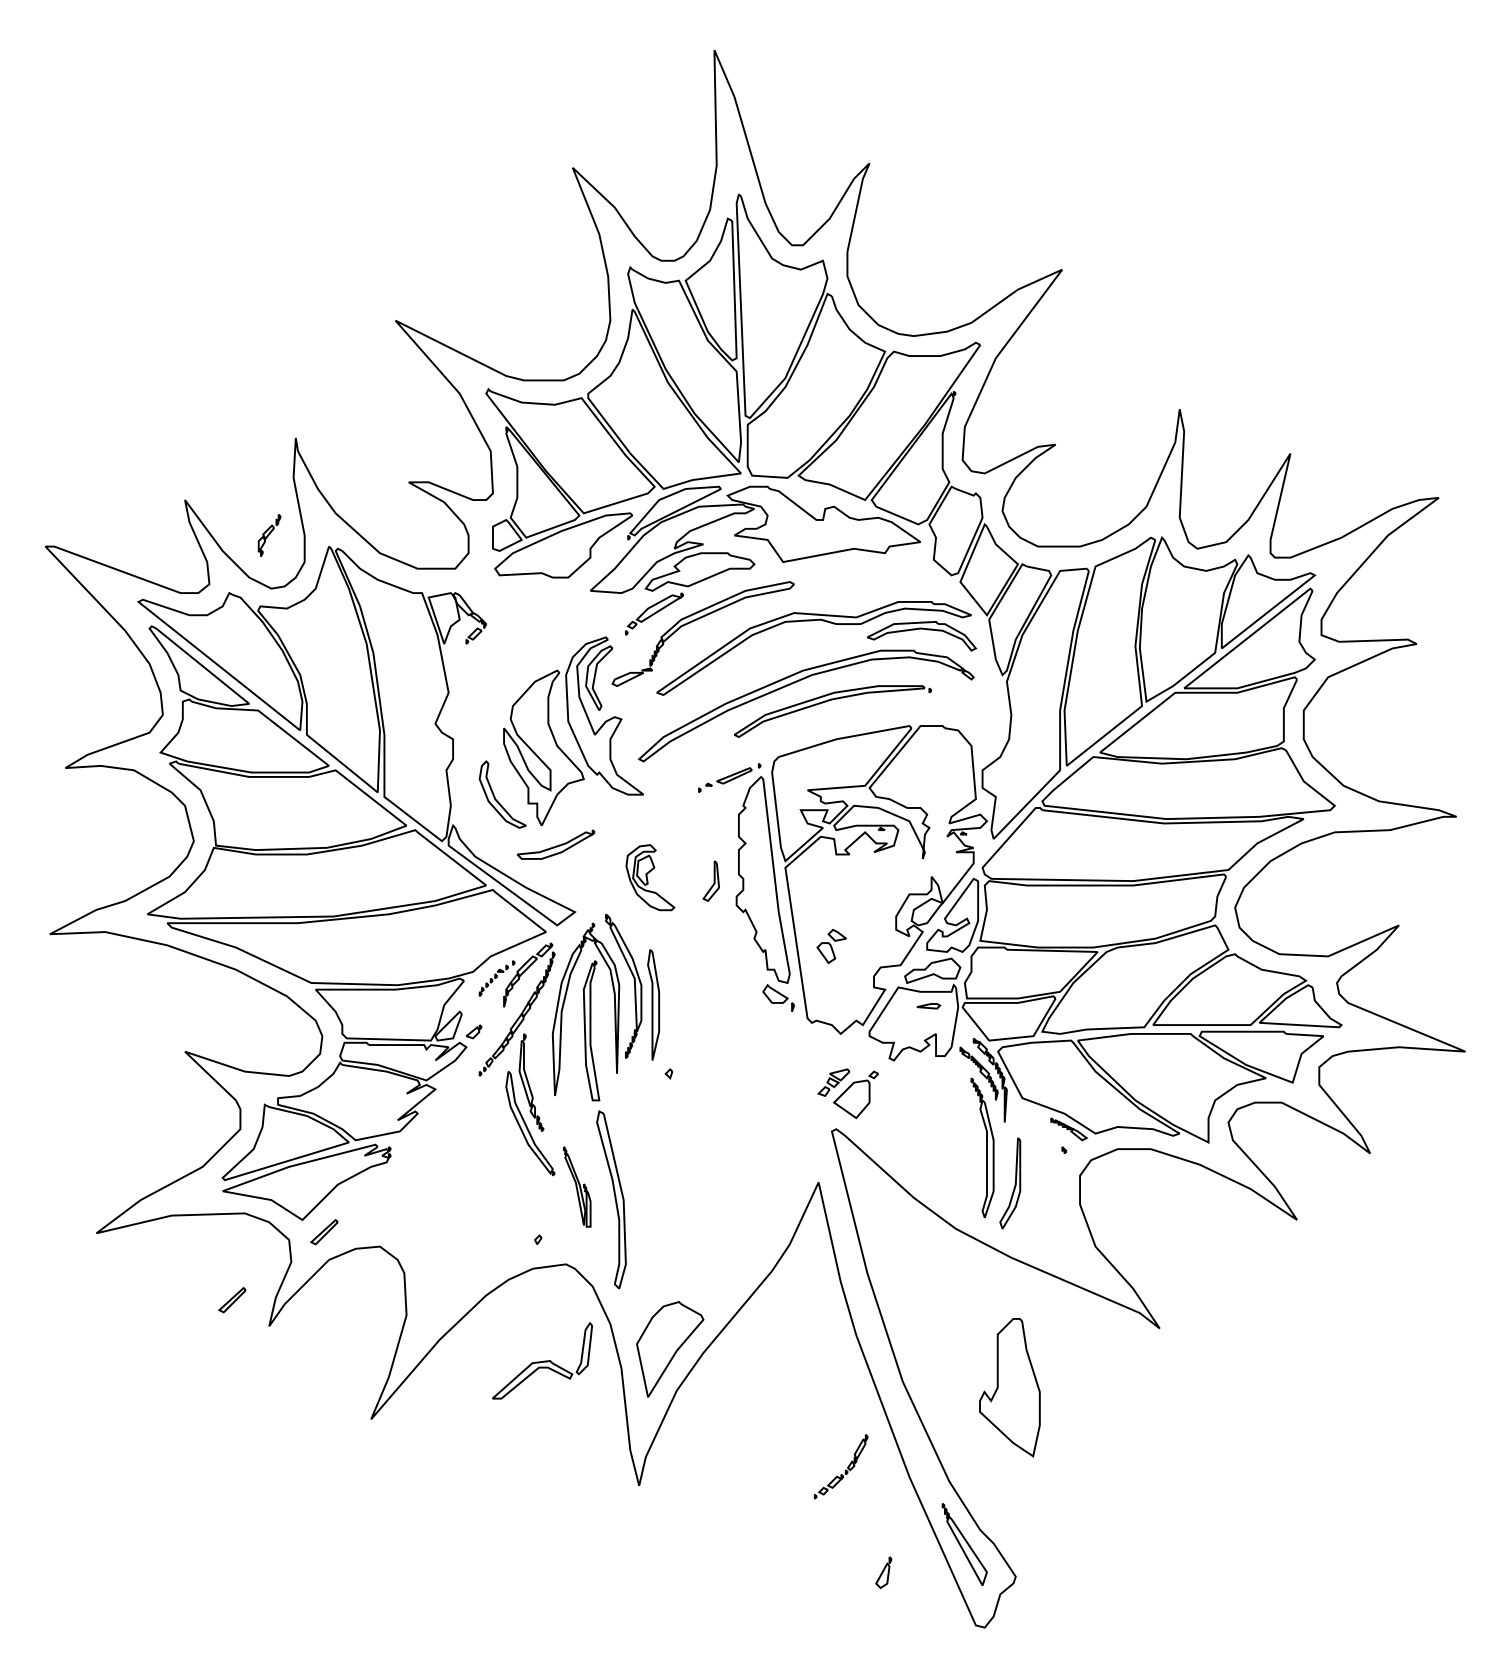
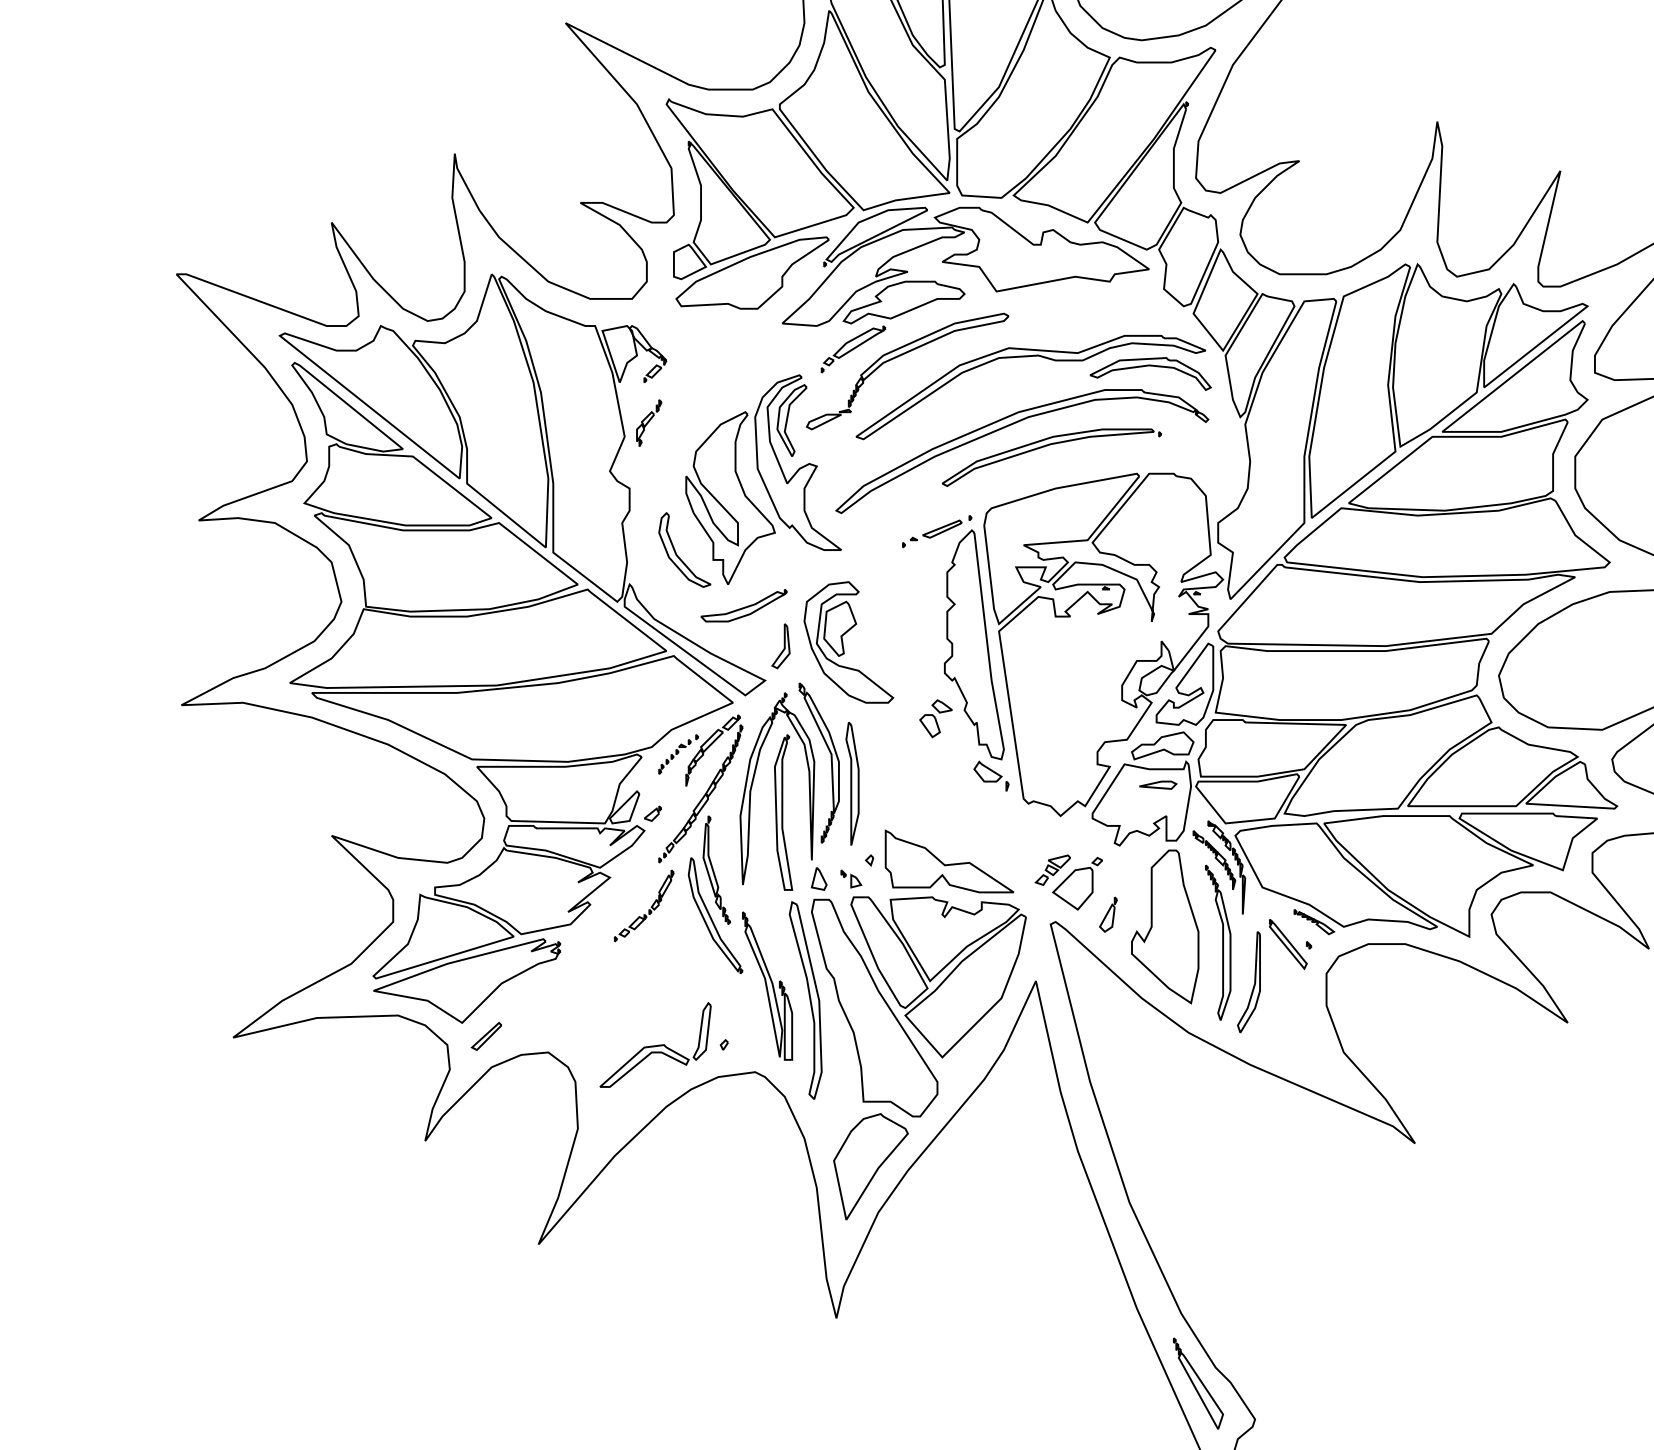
part: (269, 535) -> (648, 423), moved
part: (650, 877) -> (849, 642), size x1.67
part: (710, 880) -> (780, 645), moved
part: (831, 946) -> (935, 718), moved
part: (928, 1006) -> (1158, 785), size x1.43
part: (1045, 1149) -> (1288, 944), added
part: (713, 1175) -> (919, 973), added
part: (577, 1186) -> (767, 985), size x1.67
part: (232, 1300) -> (384, 1112), removed
part: (542, 1360) -> (655, 1044), moved
part: (1009, 1387) -> (1164, 926), moved
part: (840, 1466) -> (643, 905), moved
part: (883, 1572) -> (1108, 914), moved

